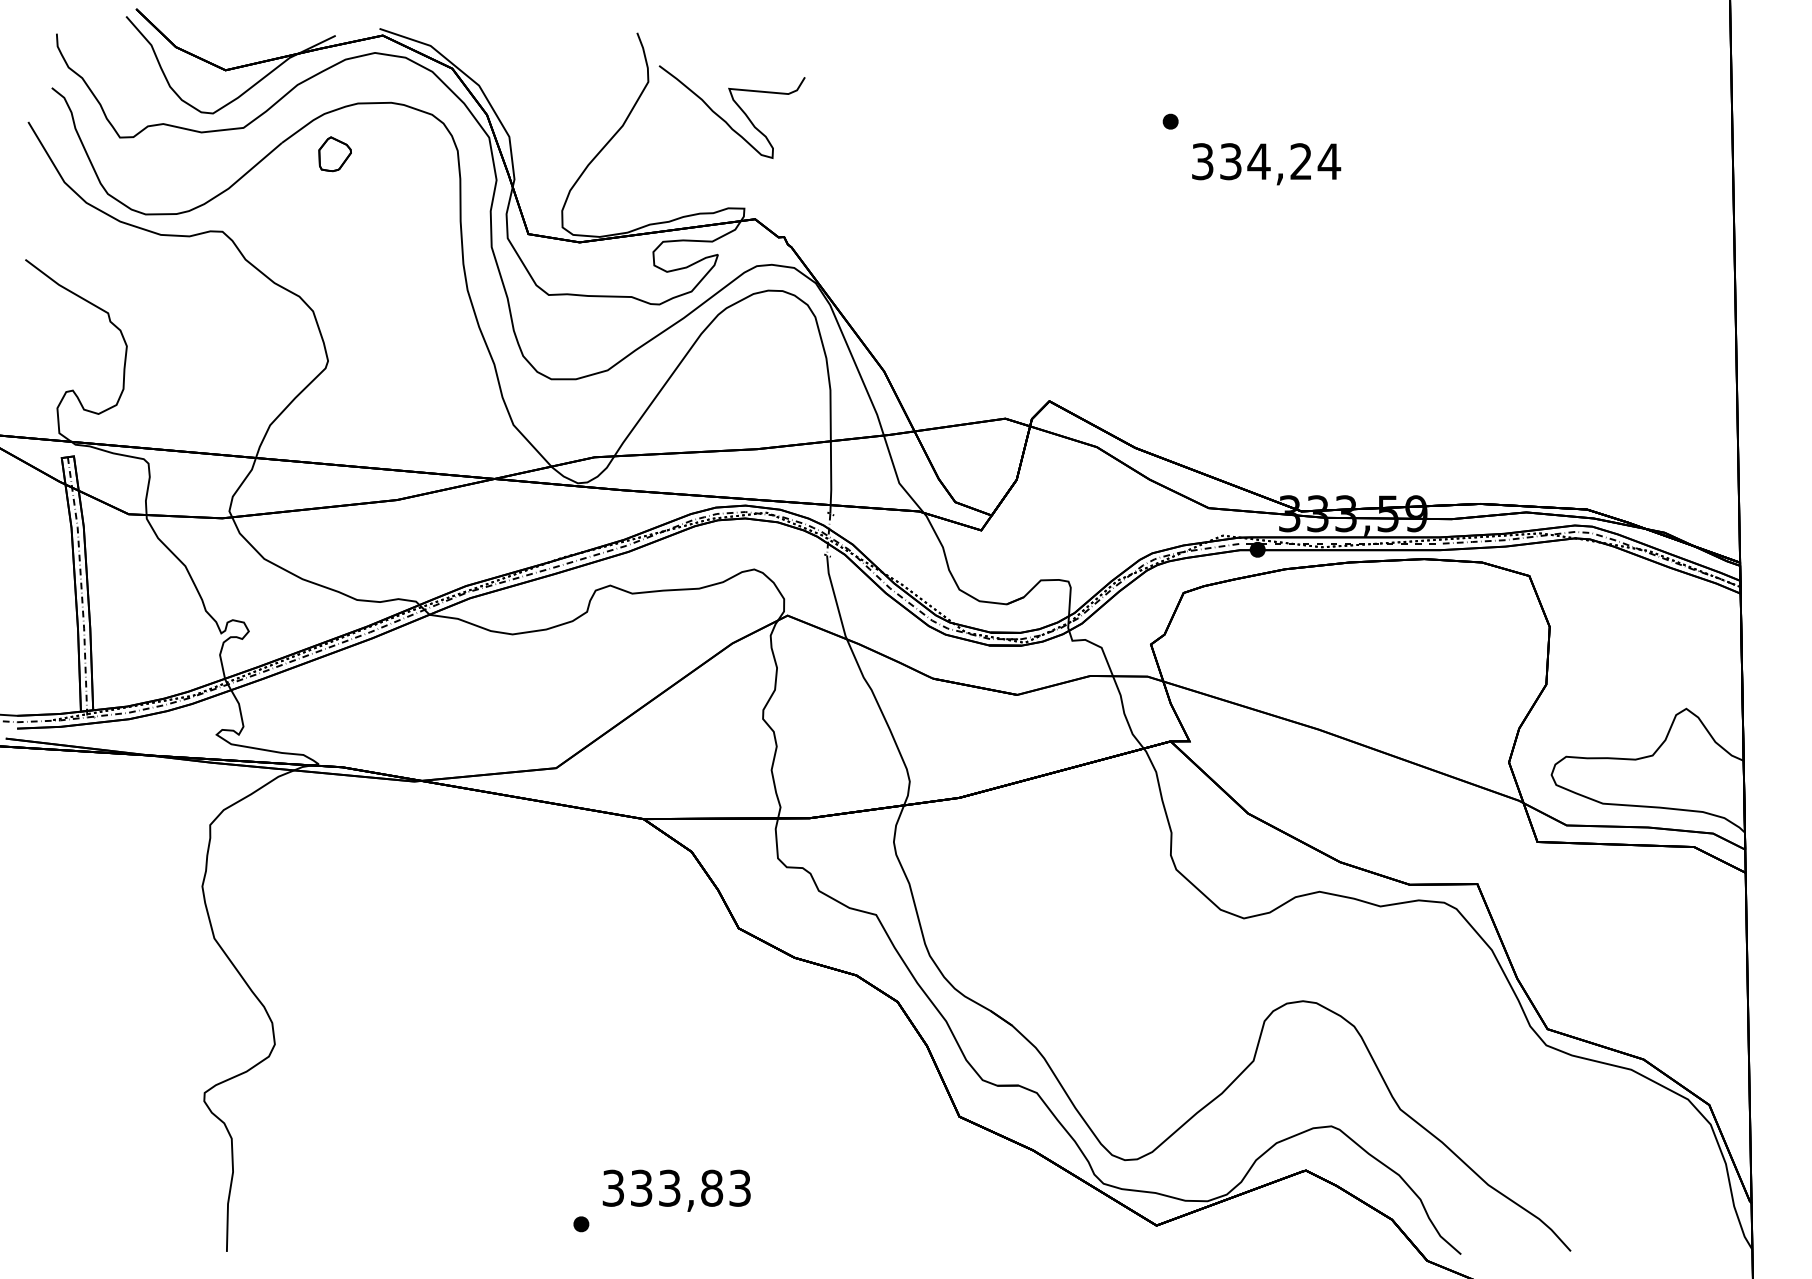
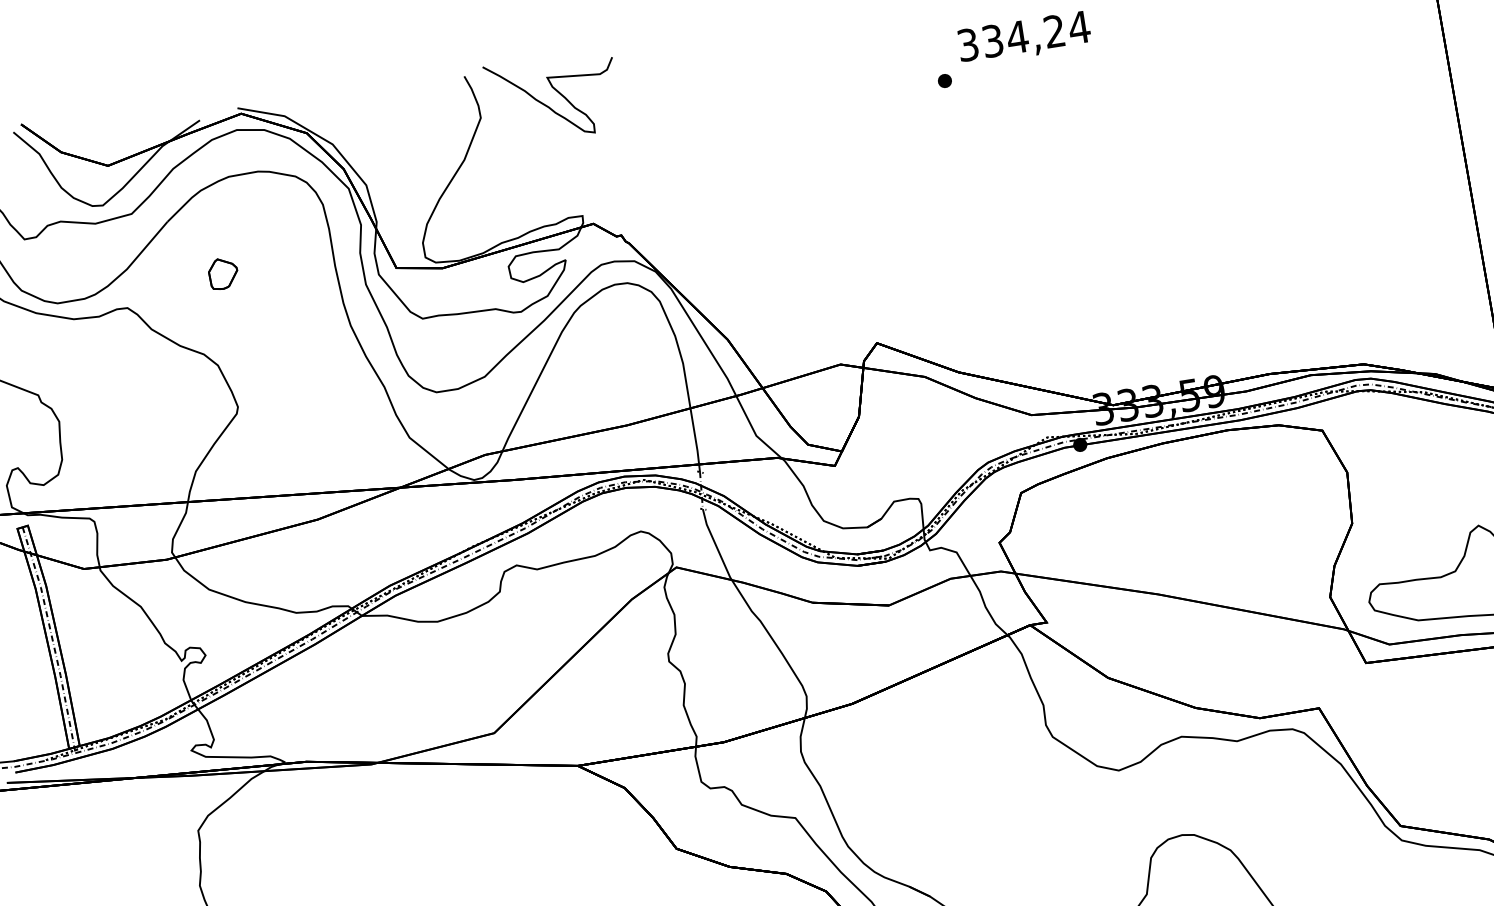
curve: (736, 105) -> (555, 91), moved
part: (334, 154) -> (222, 273), moved
text: (1266, 164) -> (1024, 38), moved

